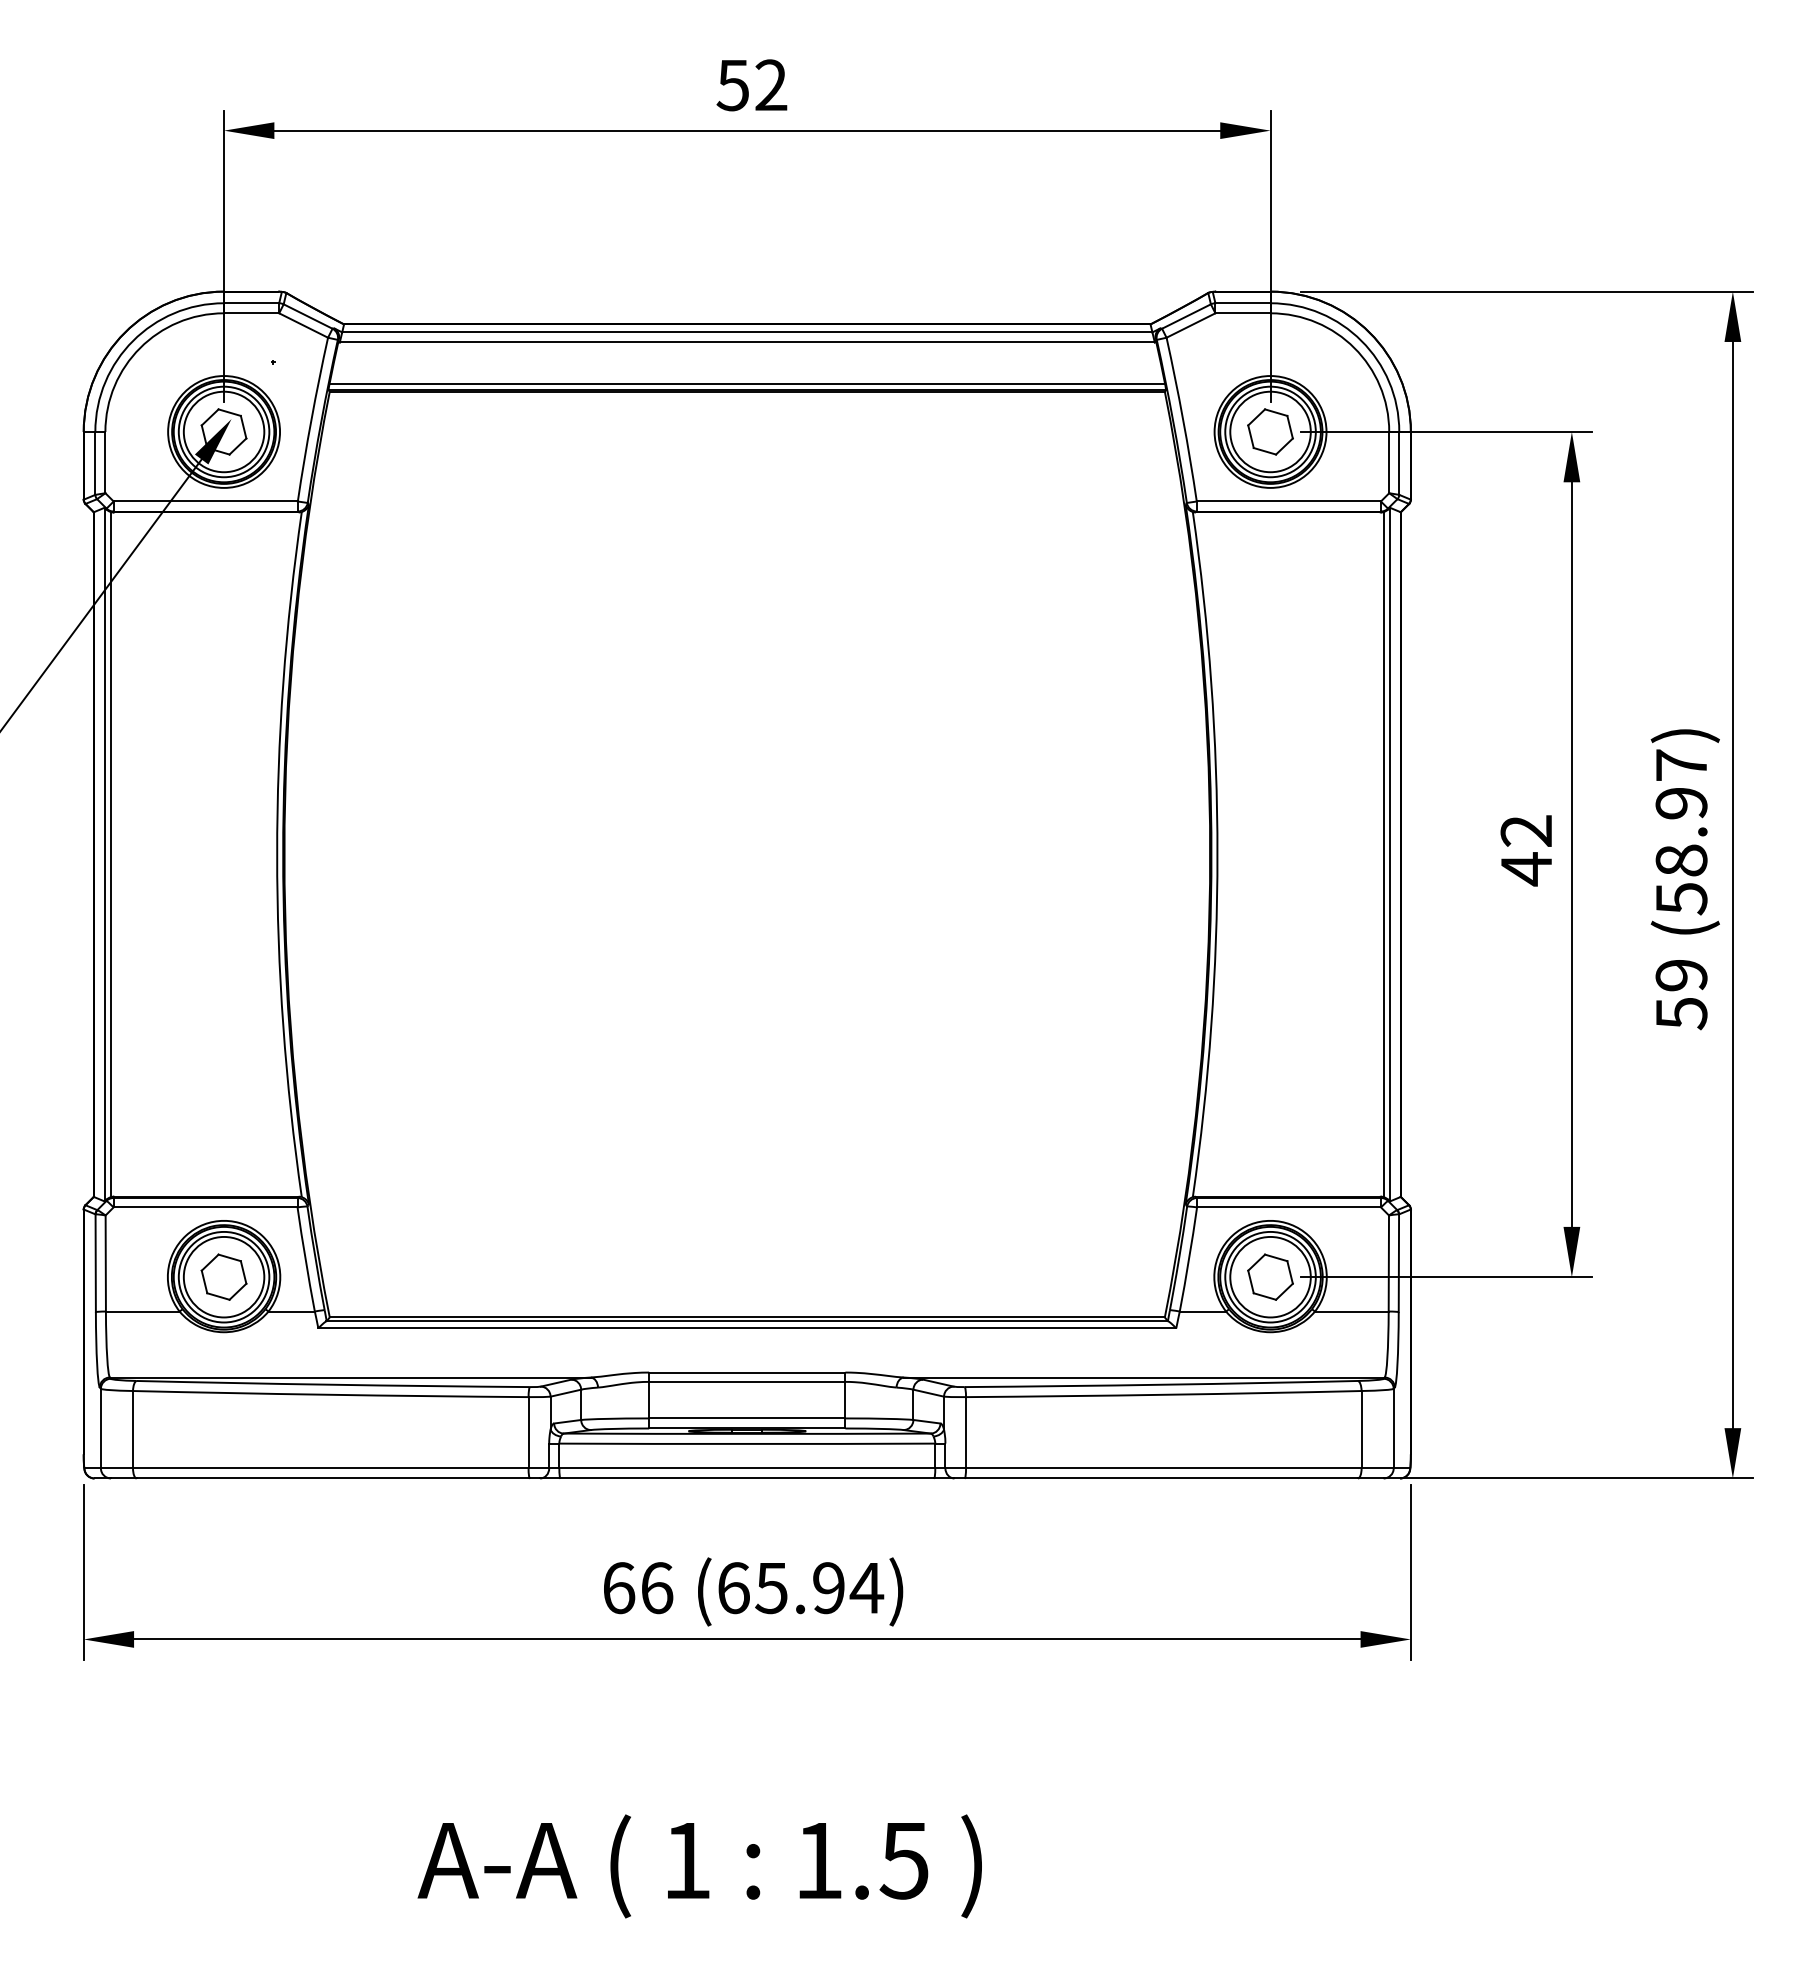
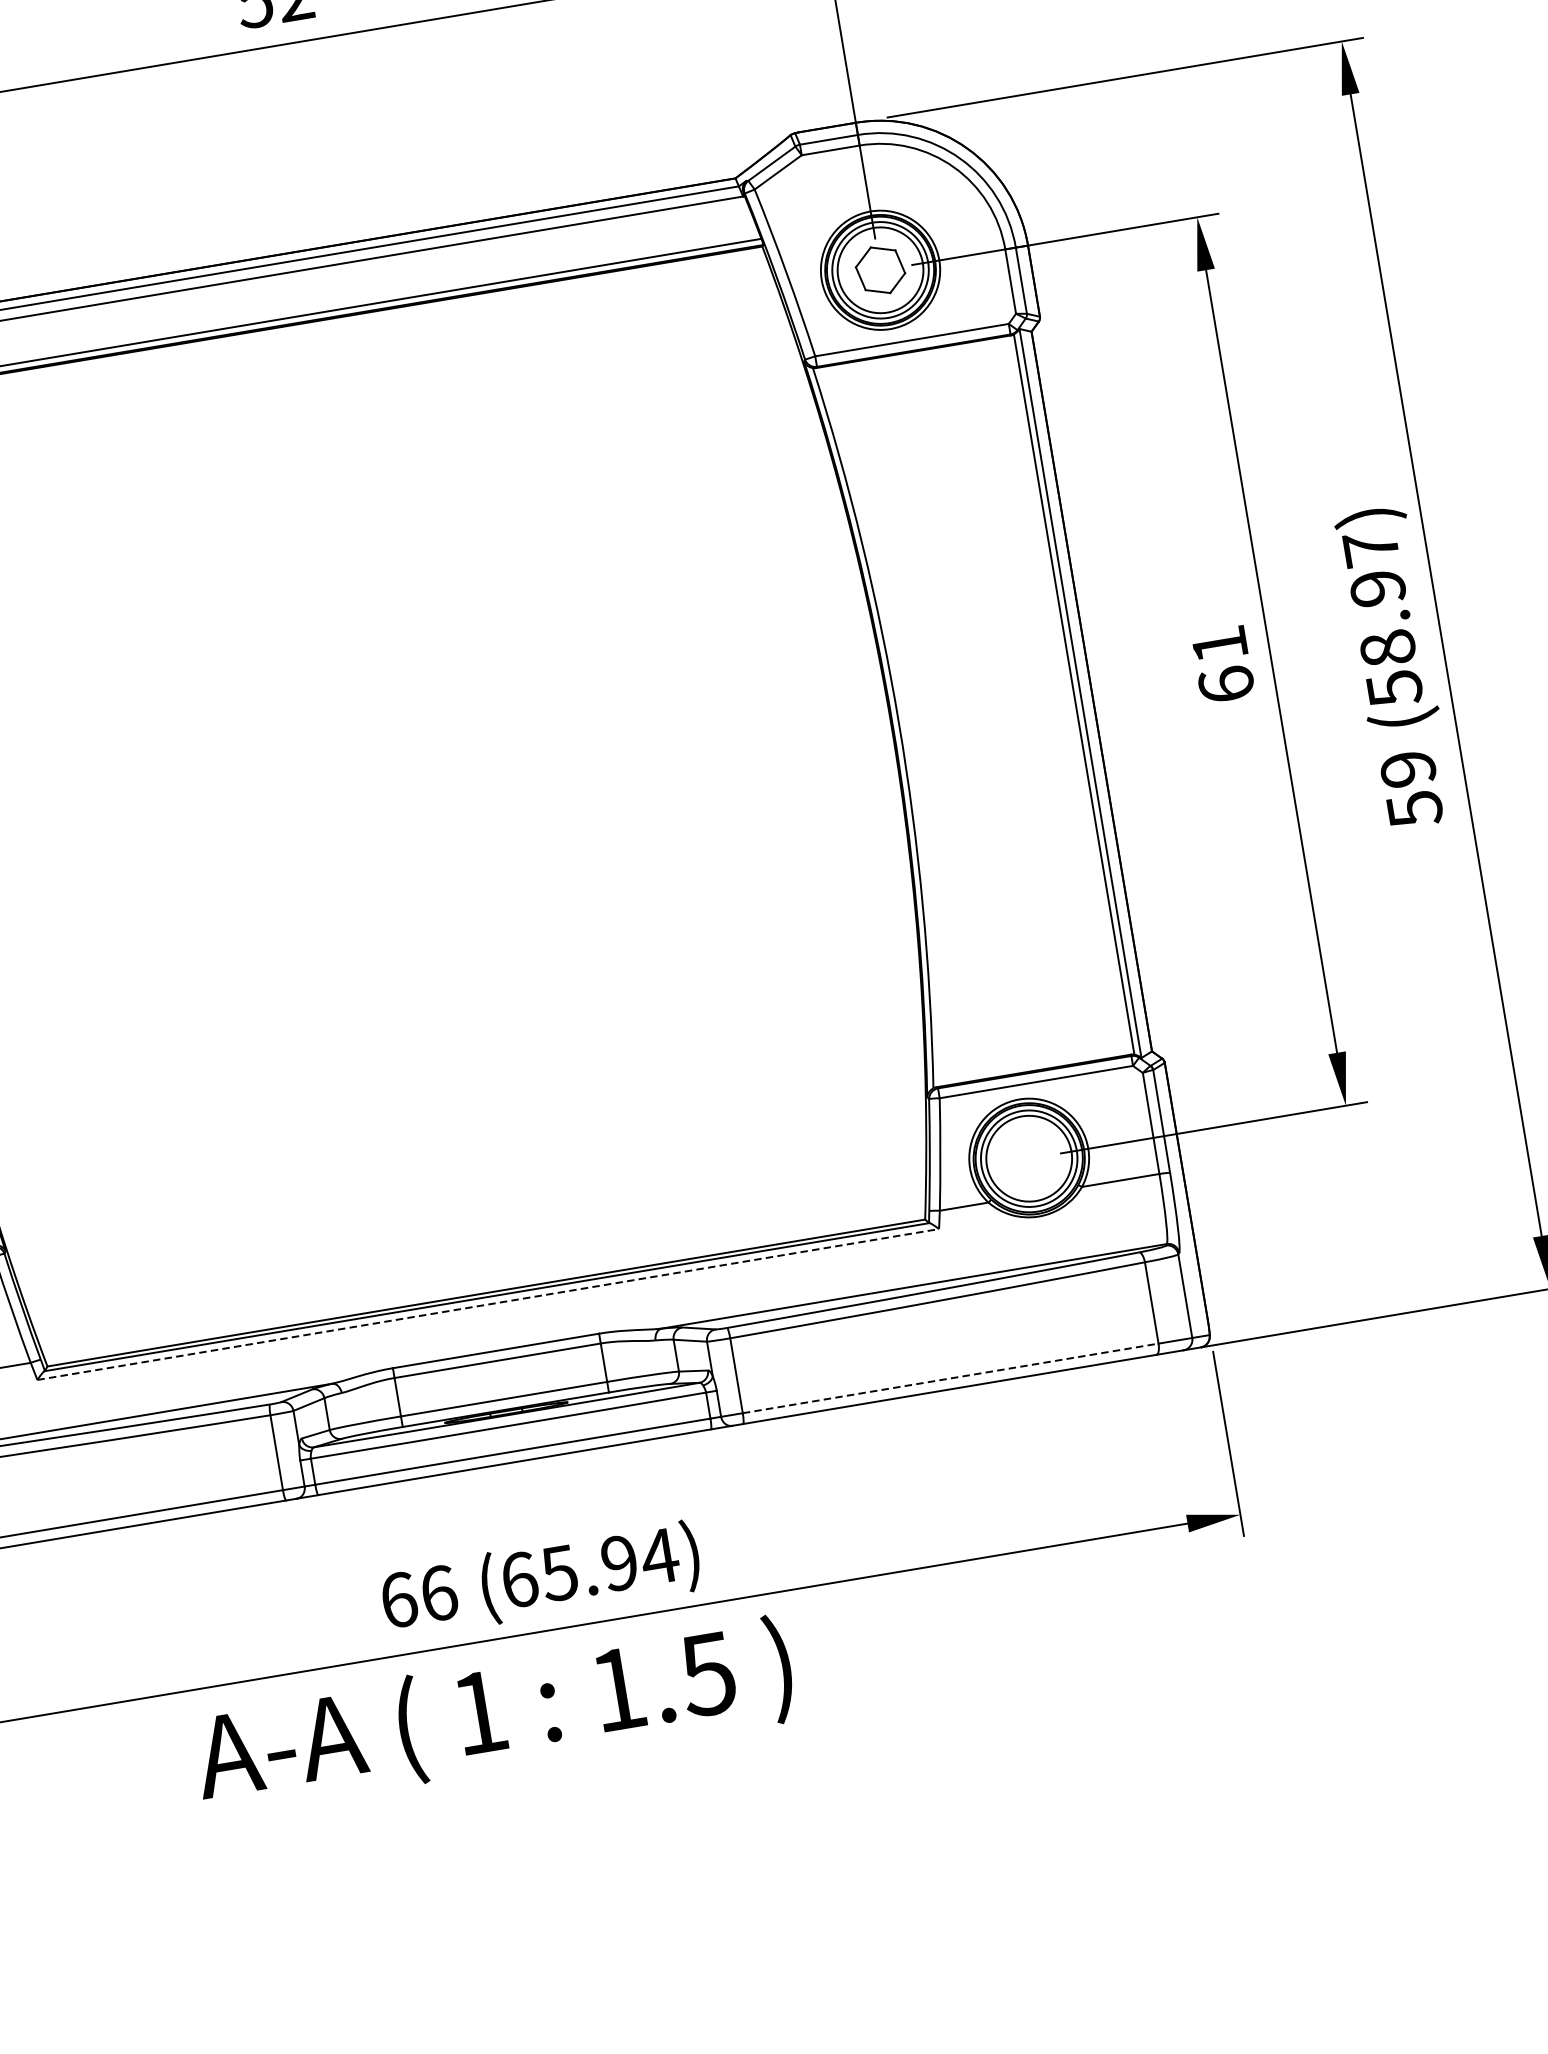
text: (1526, 850) -> (1223, 665), 42 -> 61
part: (1270, 1276) -> (1029, 1157), removed
line: (747, 1328) -> (488, 1304), solid -> dashed
line: (1163, 1468) -> (950, 1378), solid -> dashed
text: (699, 1866) -> (493, 1716), moved

